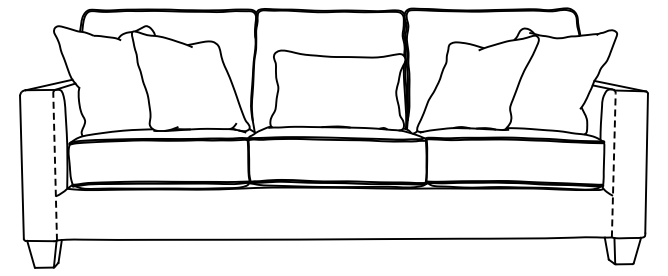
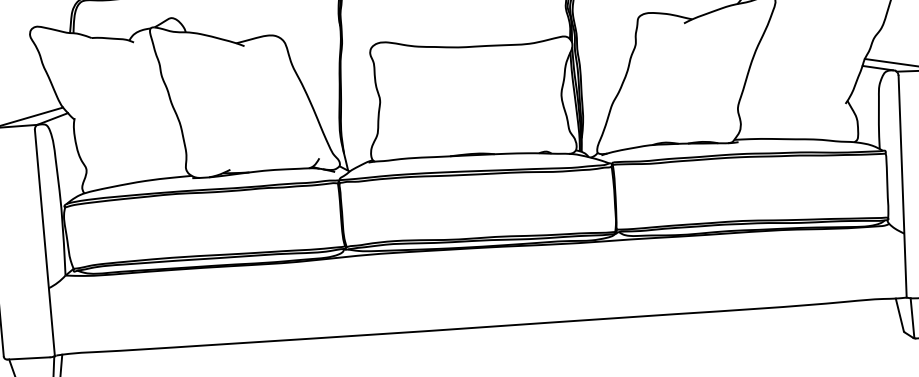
line: (613, 164) -> (902, 185), dashed -> solid
line: (55, 166) -> (45, 242), dashed -> solid

